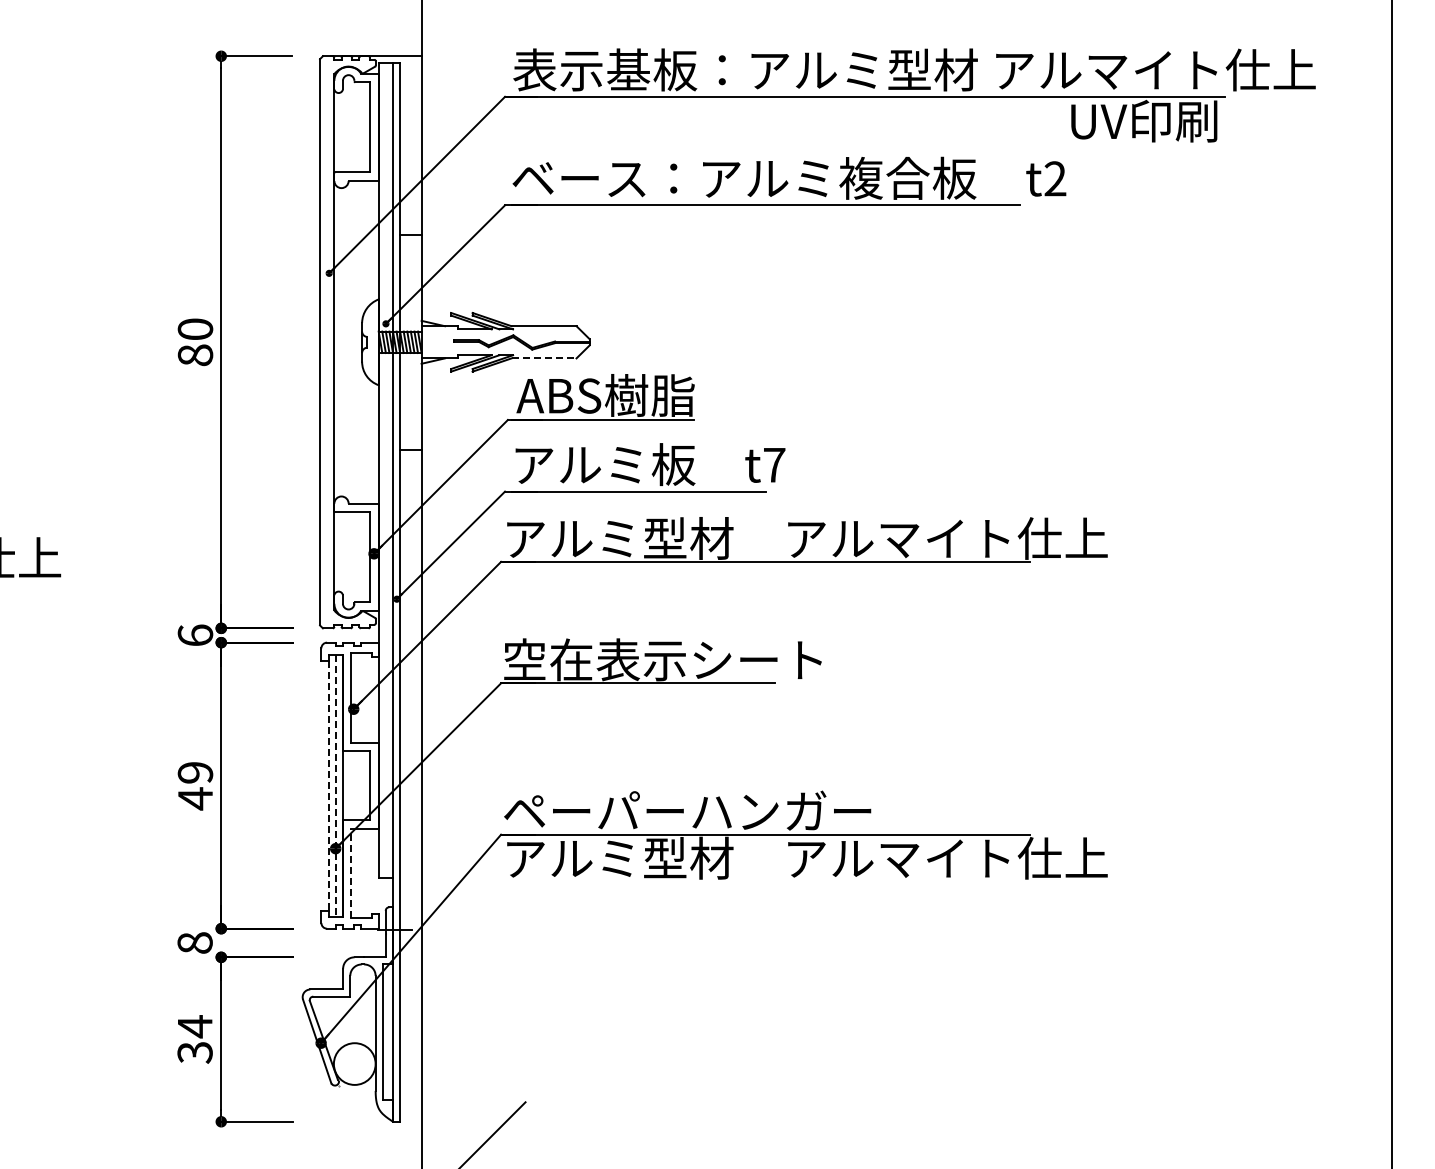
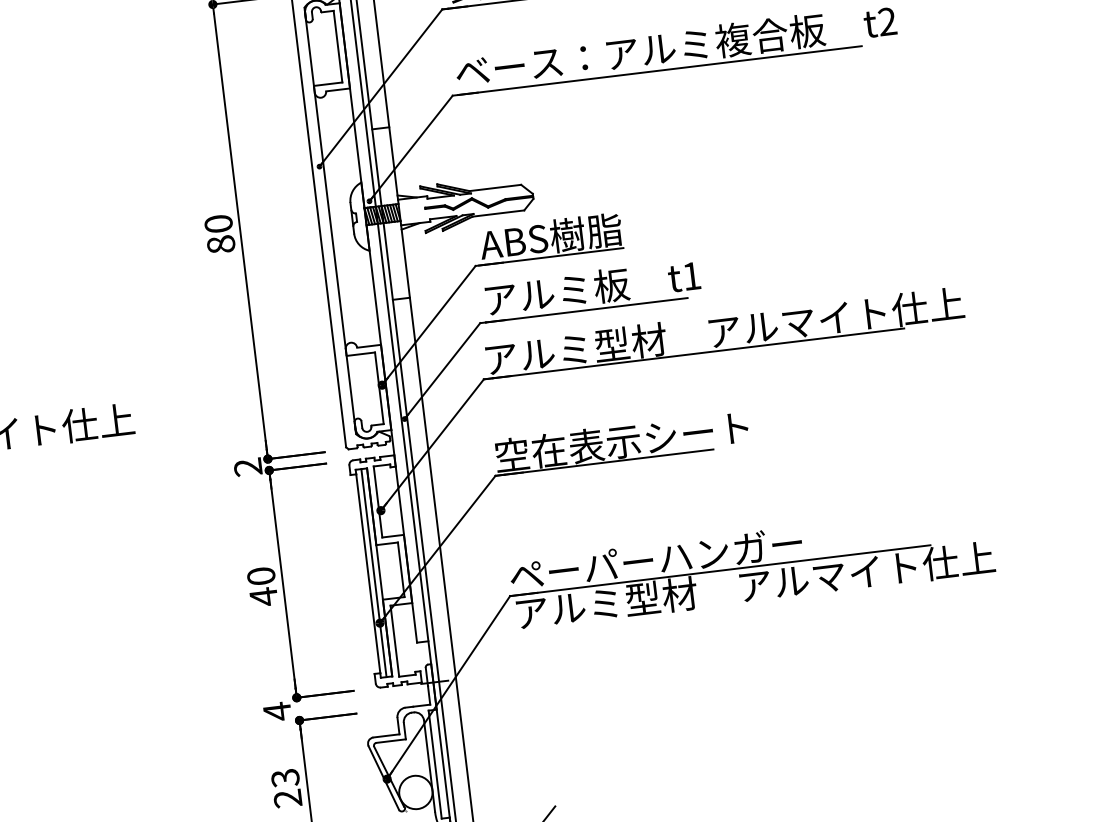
line: (544, 358) -> (498, 213), dashed -> solid
text: (774, 465) -> (691, 276), t7 -> t1
text: (195, 635) -> (248, 467), 6 -> 2
text: (195, 772) -> (261, 576), 49 -> 40
line: (335, 785) -> (373, 572), dashed -> solid
line: (328, 786) -> (368, 574), dashed -> solid
line: (351, 873) -> (394, 641), dashed -> solid
text: (194, 942) -> (276, 711), 8 -> 4
text: (194, 1039) -> (286, 788), 34 -> 23

